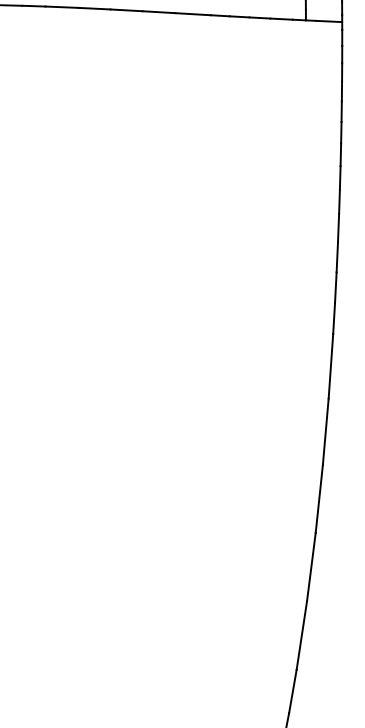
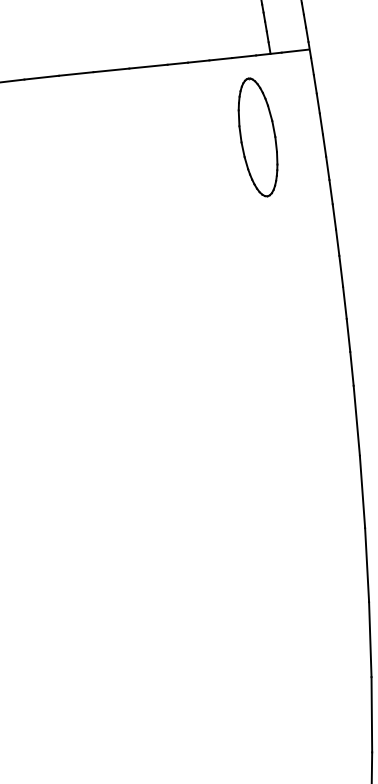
part: (282, 94) -> (258, 137), added

